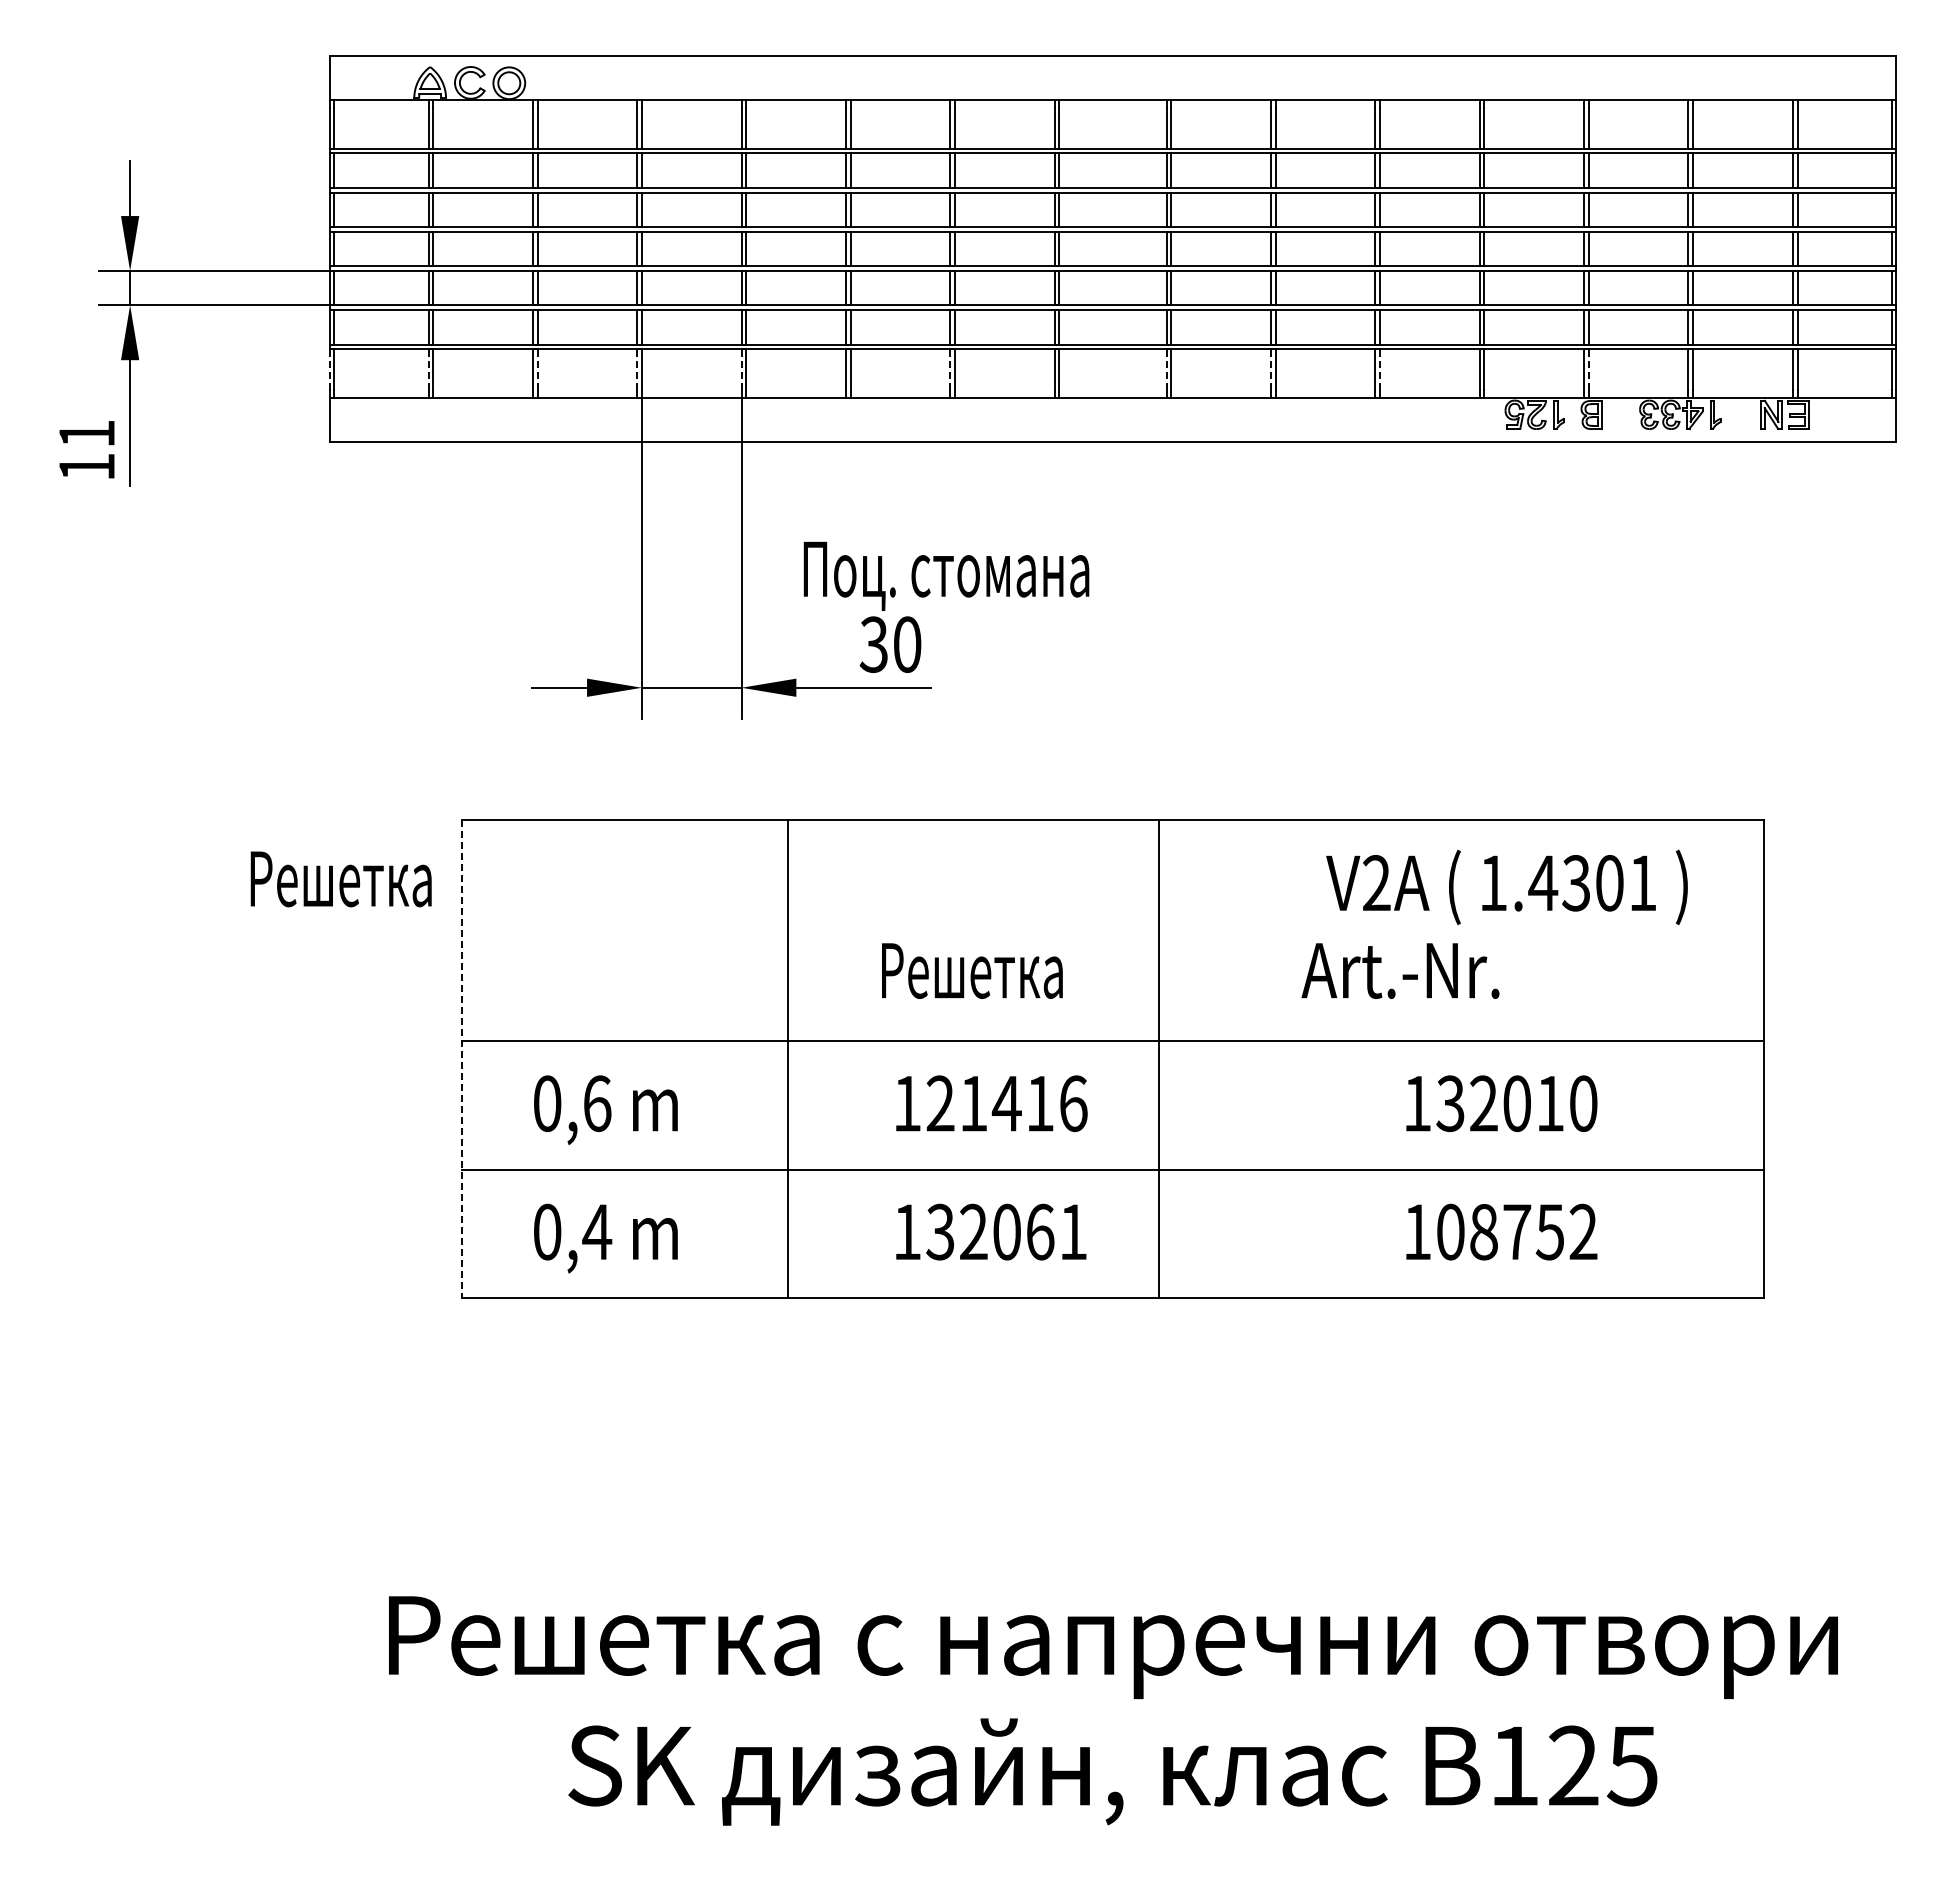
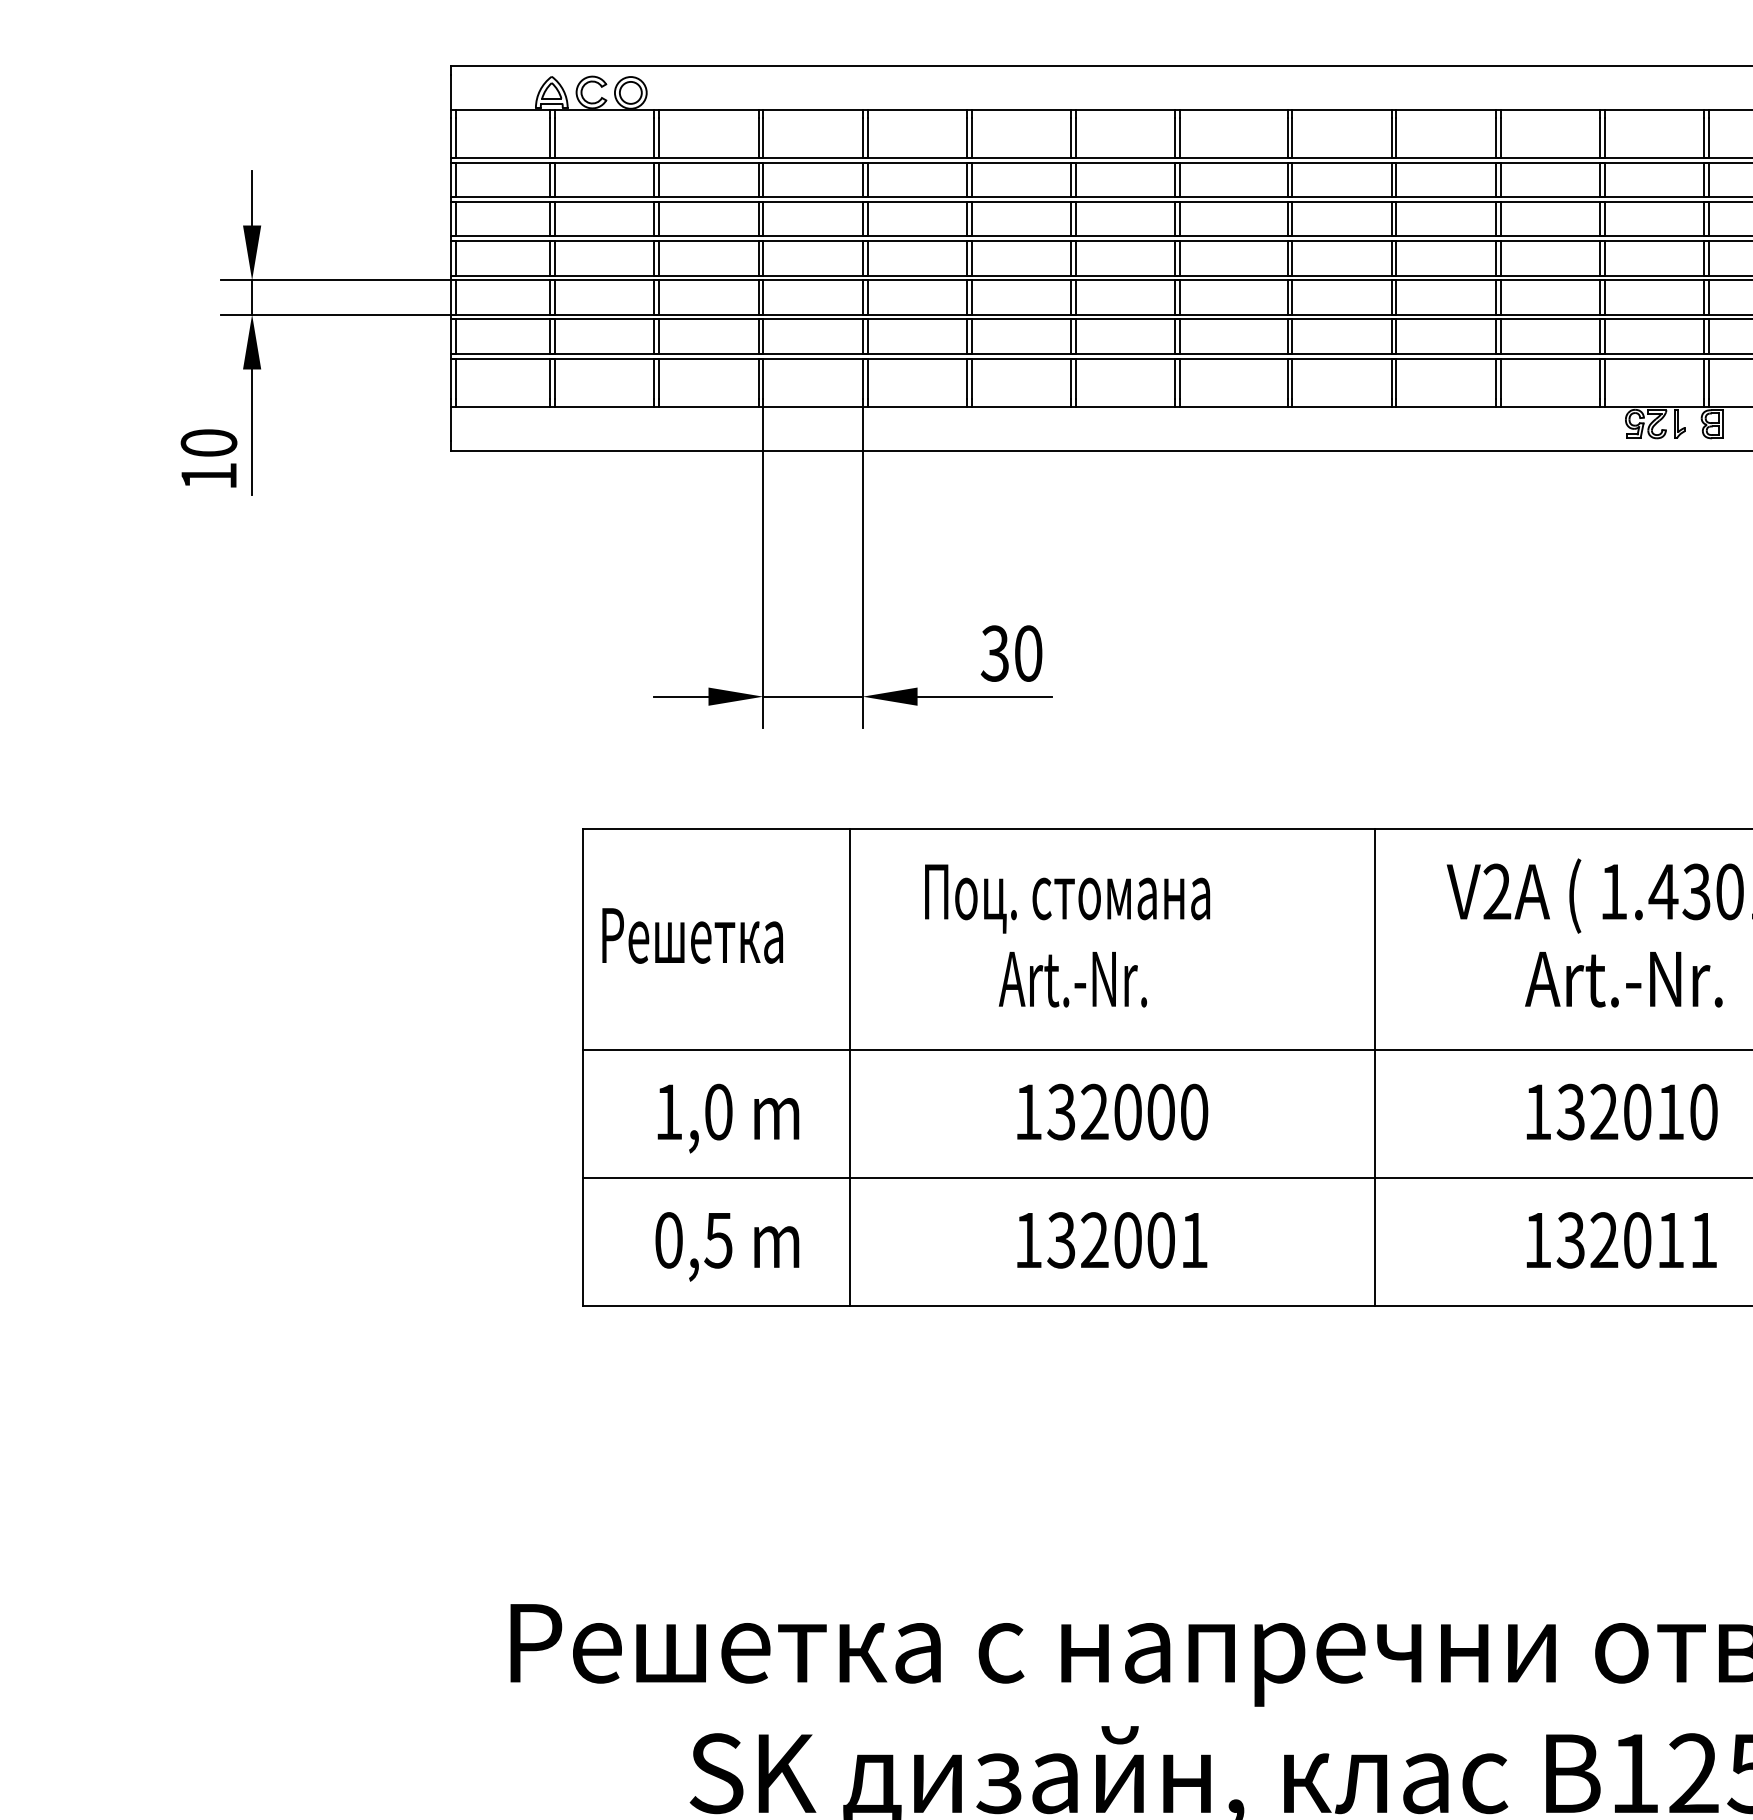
line: (329, 369) -> (451, 378), dashed -> solid
line: (428, 369) -> (550, 378), dashed -> solid
line: (537, 369) -> (659, 378), dashed -> solid
line: (637, 369) -> (758, 378), dashed -> solid
line: (741, 369) -> (862, 378), dashed -> solid
line: (950, 369) -> (1071, 378), dashed -> solid
line: (1166, 369) -> (1287, 378), dashed -> solid
line: (1271, 369) -> (1392, 378), dashed -> solid
line: (1380, 369) -> (1500, 378), dashed -> solid
line: (1588, 369) -> (1708, 378), dashed -> solid
text: (86, 433) -> (208, 442), 11 -> 10
text: (946, 575) -> (1067, 898), moved
text: (340, 879) -> (691, 936), moved
text: (969, 970) -> (1090, 979), Решетка -> Art.-Nr.
text: (1400, 970) -> (1623, 979), moved
line: (787, 1058) -> (849, 1066), moved
line: (1159, 1058) -> (1375, 1066), moved
line: (461, 1059) -> (583, 1067), dashed -> solid
text: (572, 1103) -> (693, 1111), 0,6 -> 1,0
text: (1006, 1103) -> (1127, 1111), 121416 -> 132000
text: (1040, 1231) -> (1161, 1239), 132061 -> 132001
text: (1516, 1231) -> (1636, 1239), 108752 -> 132011
text: (597, 1232) -> (718, 1240), 0,4 -> 0,5

